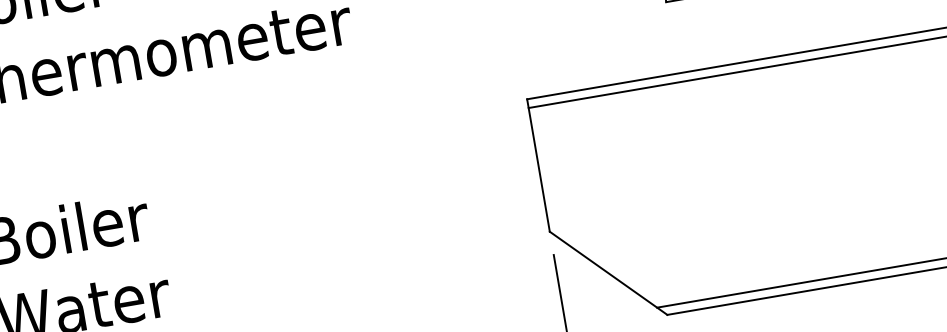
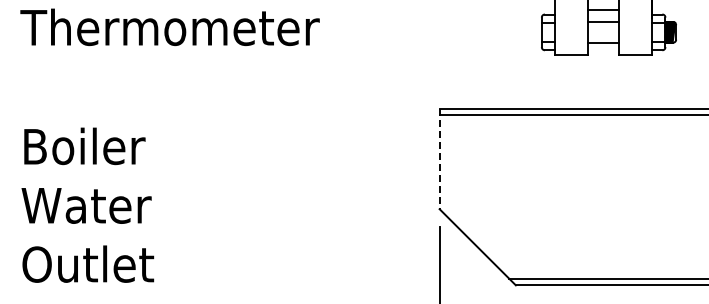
line: (538, 166) -> (439, 159), solid -> dashed

